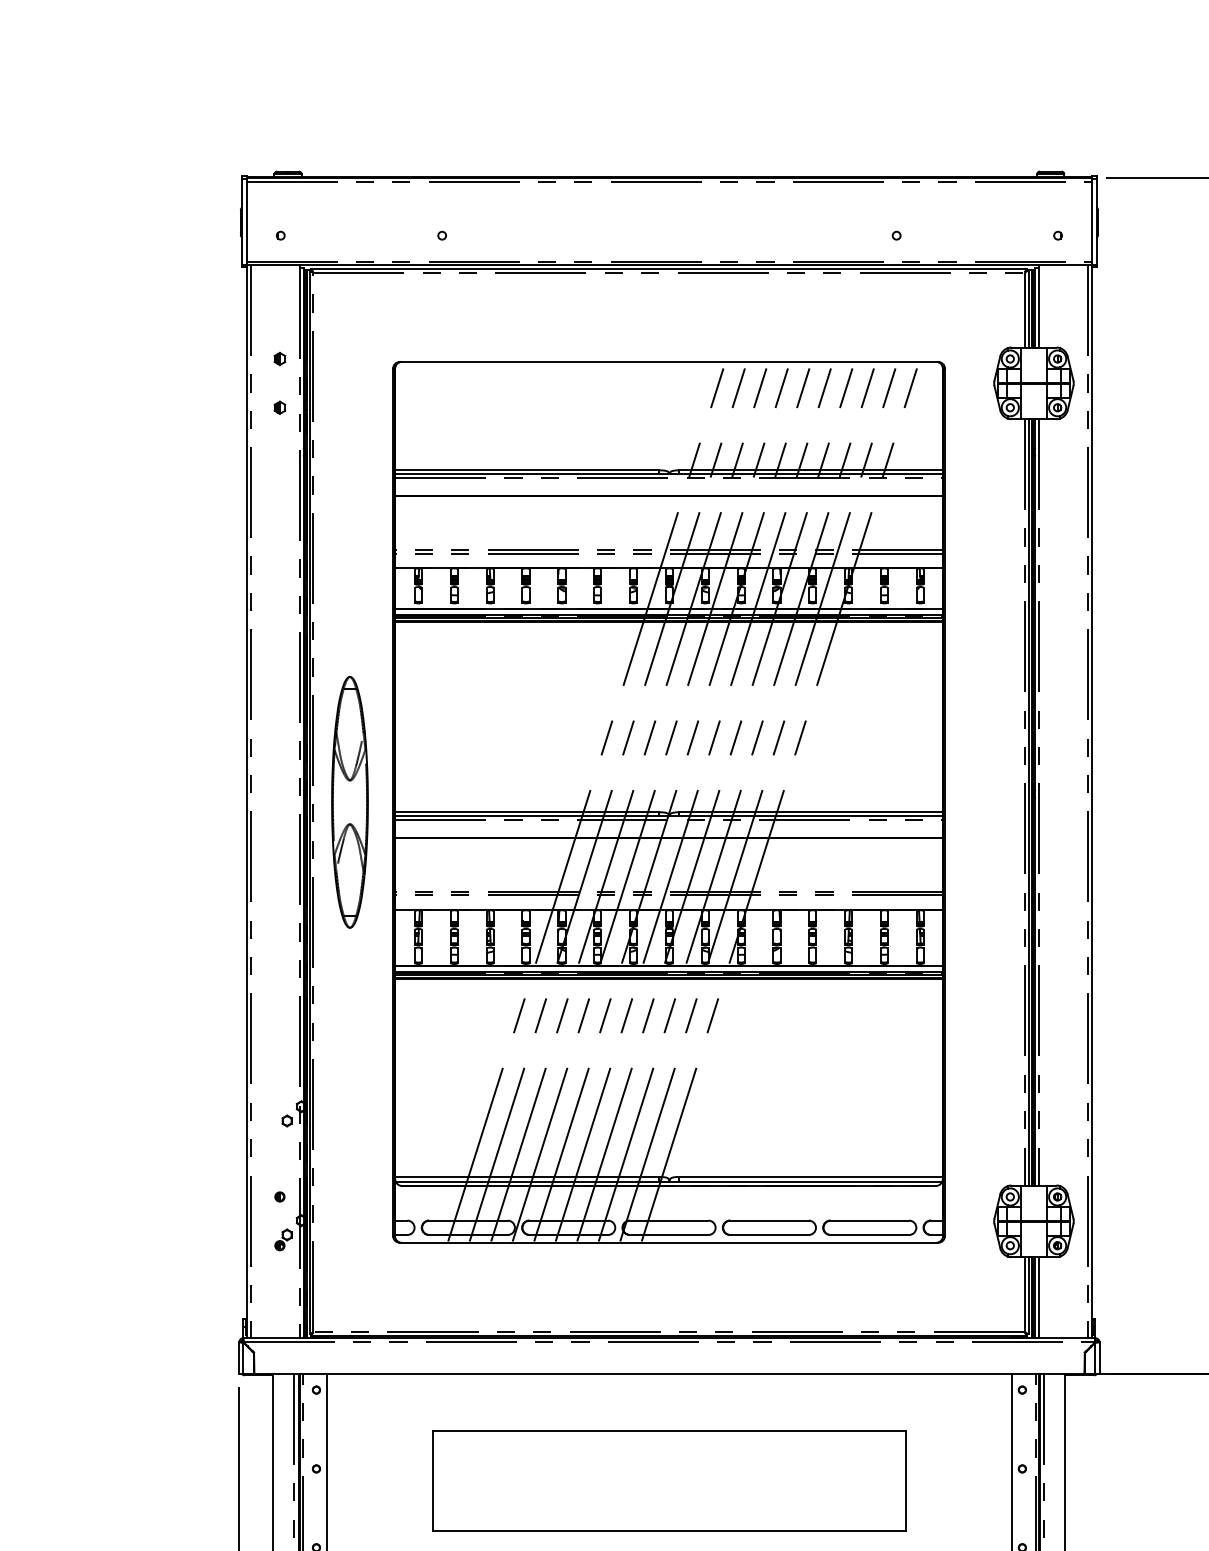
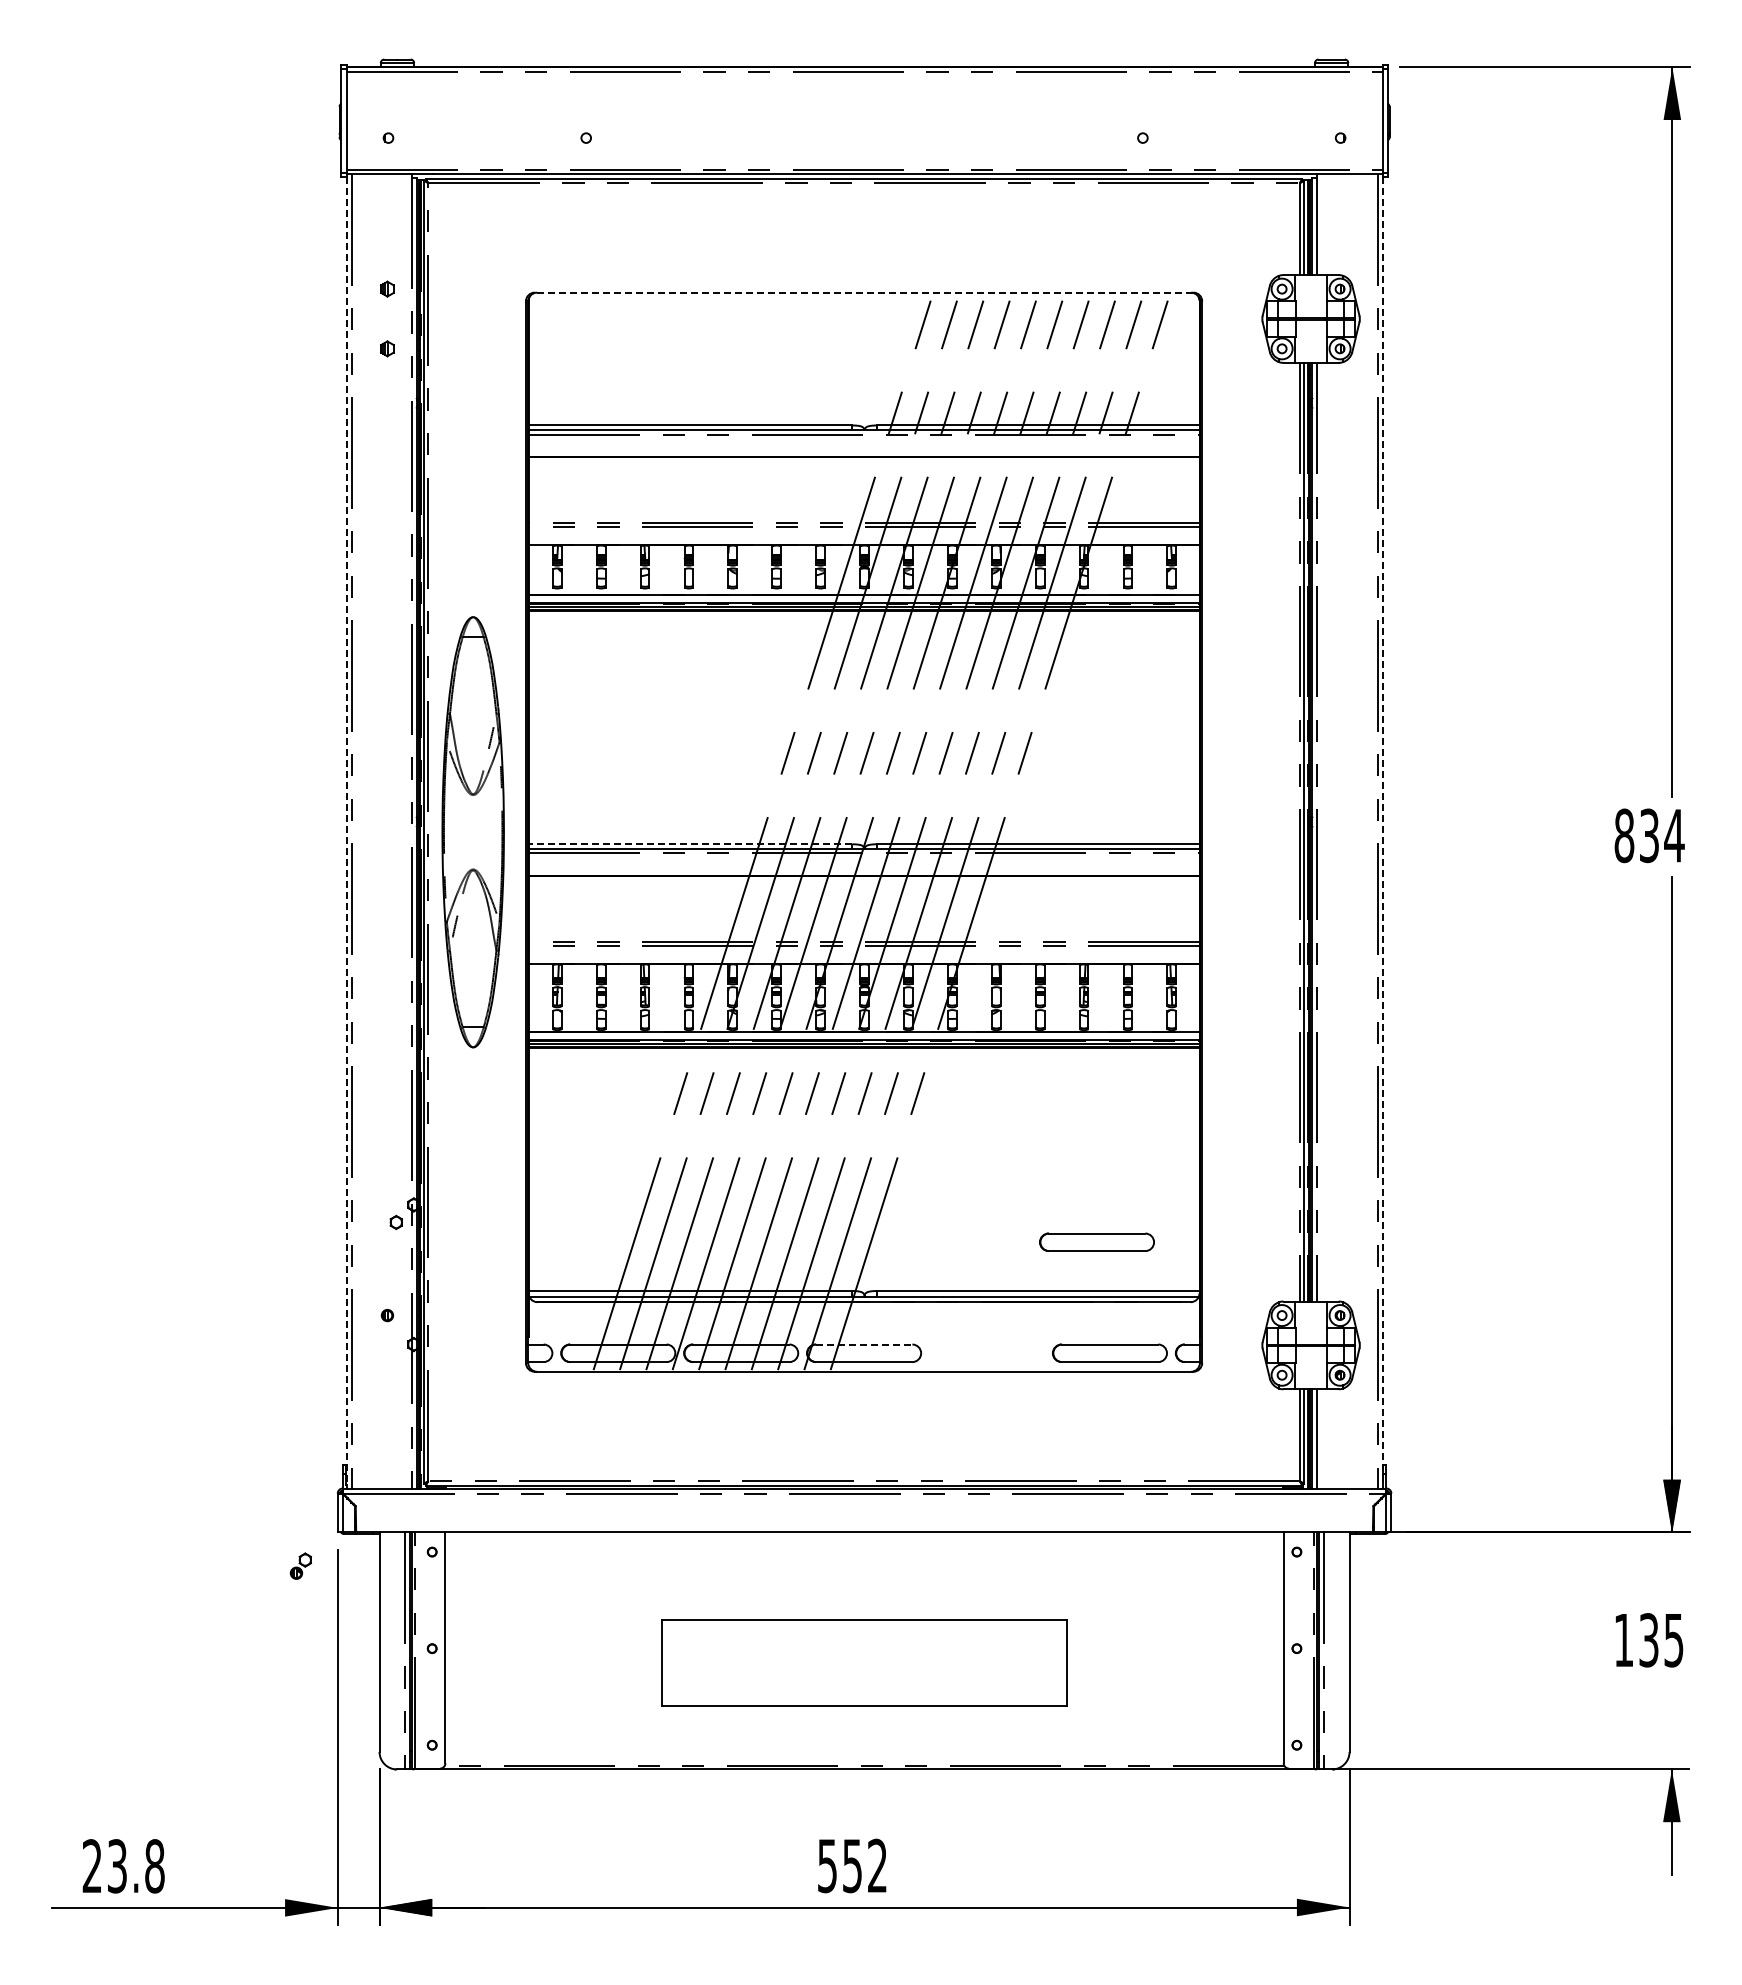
line: (668, 361) -> (863, 292), solid -> dashed
part: (350, 801) -> (473, 831), size x1.4
line: (246, 802) -> (346, 832), solid -> dashed
line: (1092, 802) -> (1382, 832), solid -> dashed
line: (527, 812) -> (690, 844), solid -> dashed
line: (669, 1220) -> (864, 1344), solid -> dashed
part: (768, 1227) -> (1096, 1241), moved
part: (283, 1239) -> (300, 1565), moved
part: (669, 1481) -> (864, 1663), size x0.7

